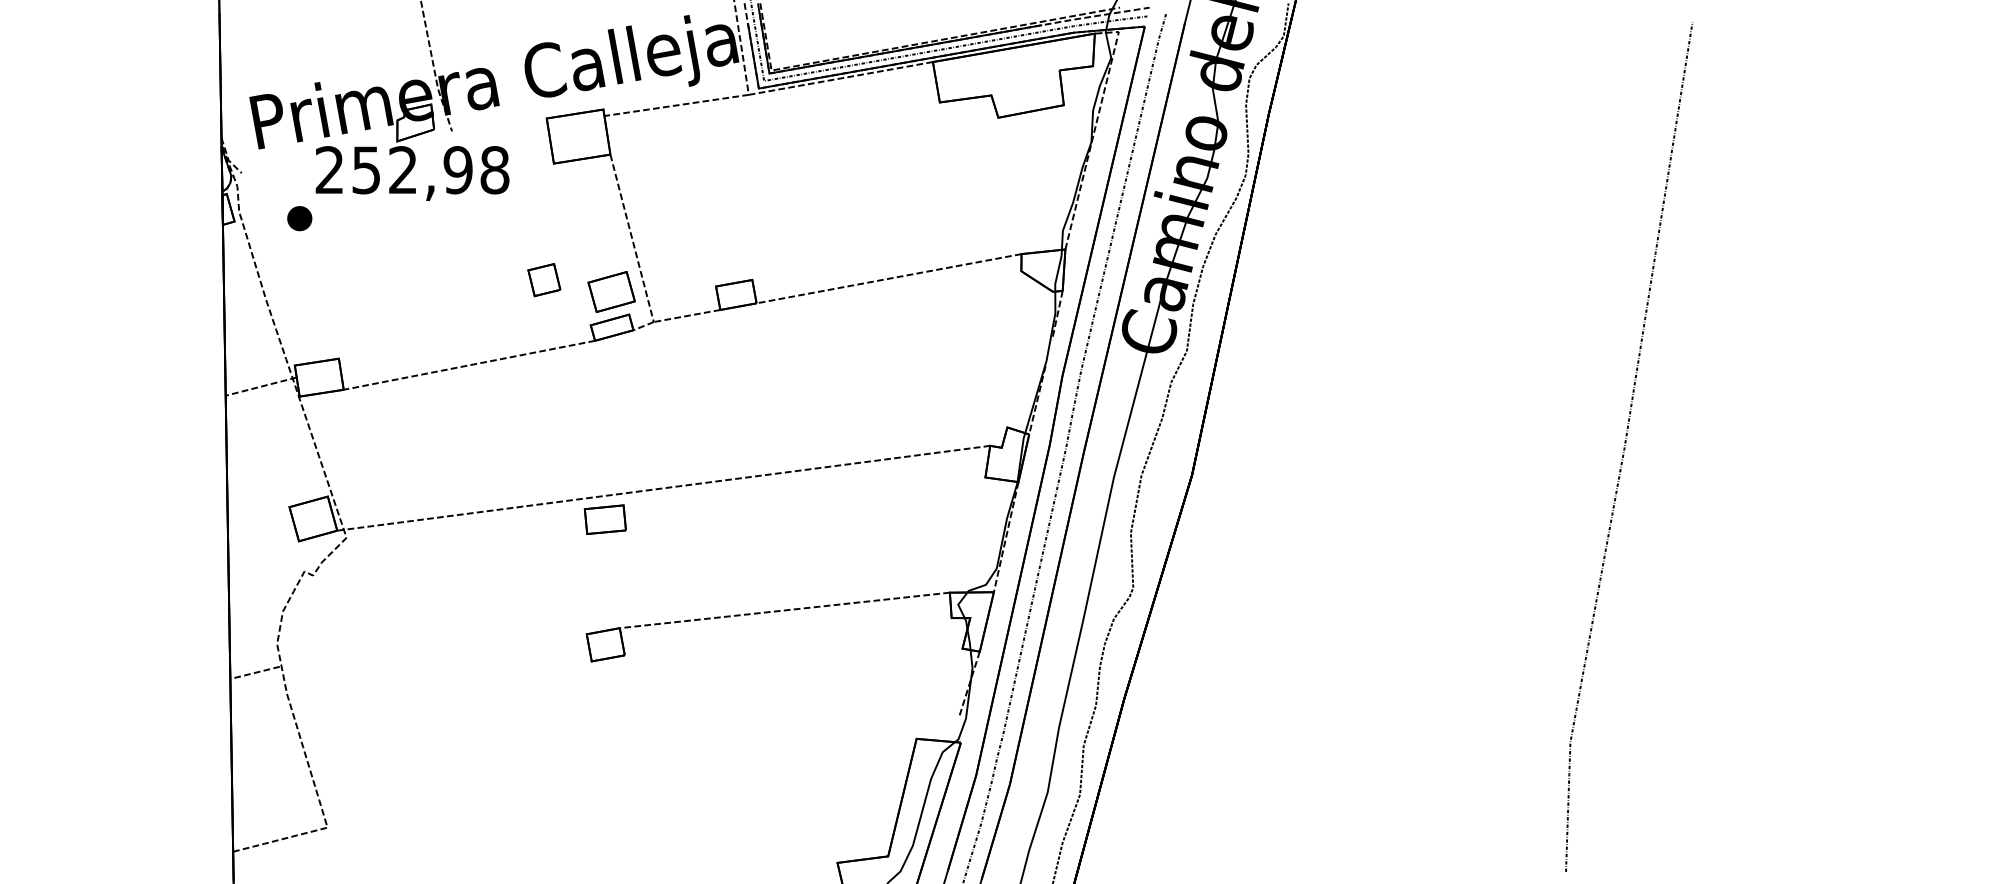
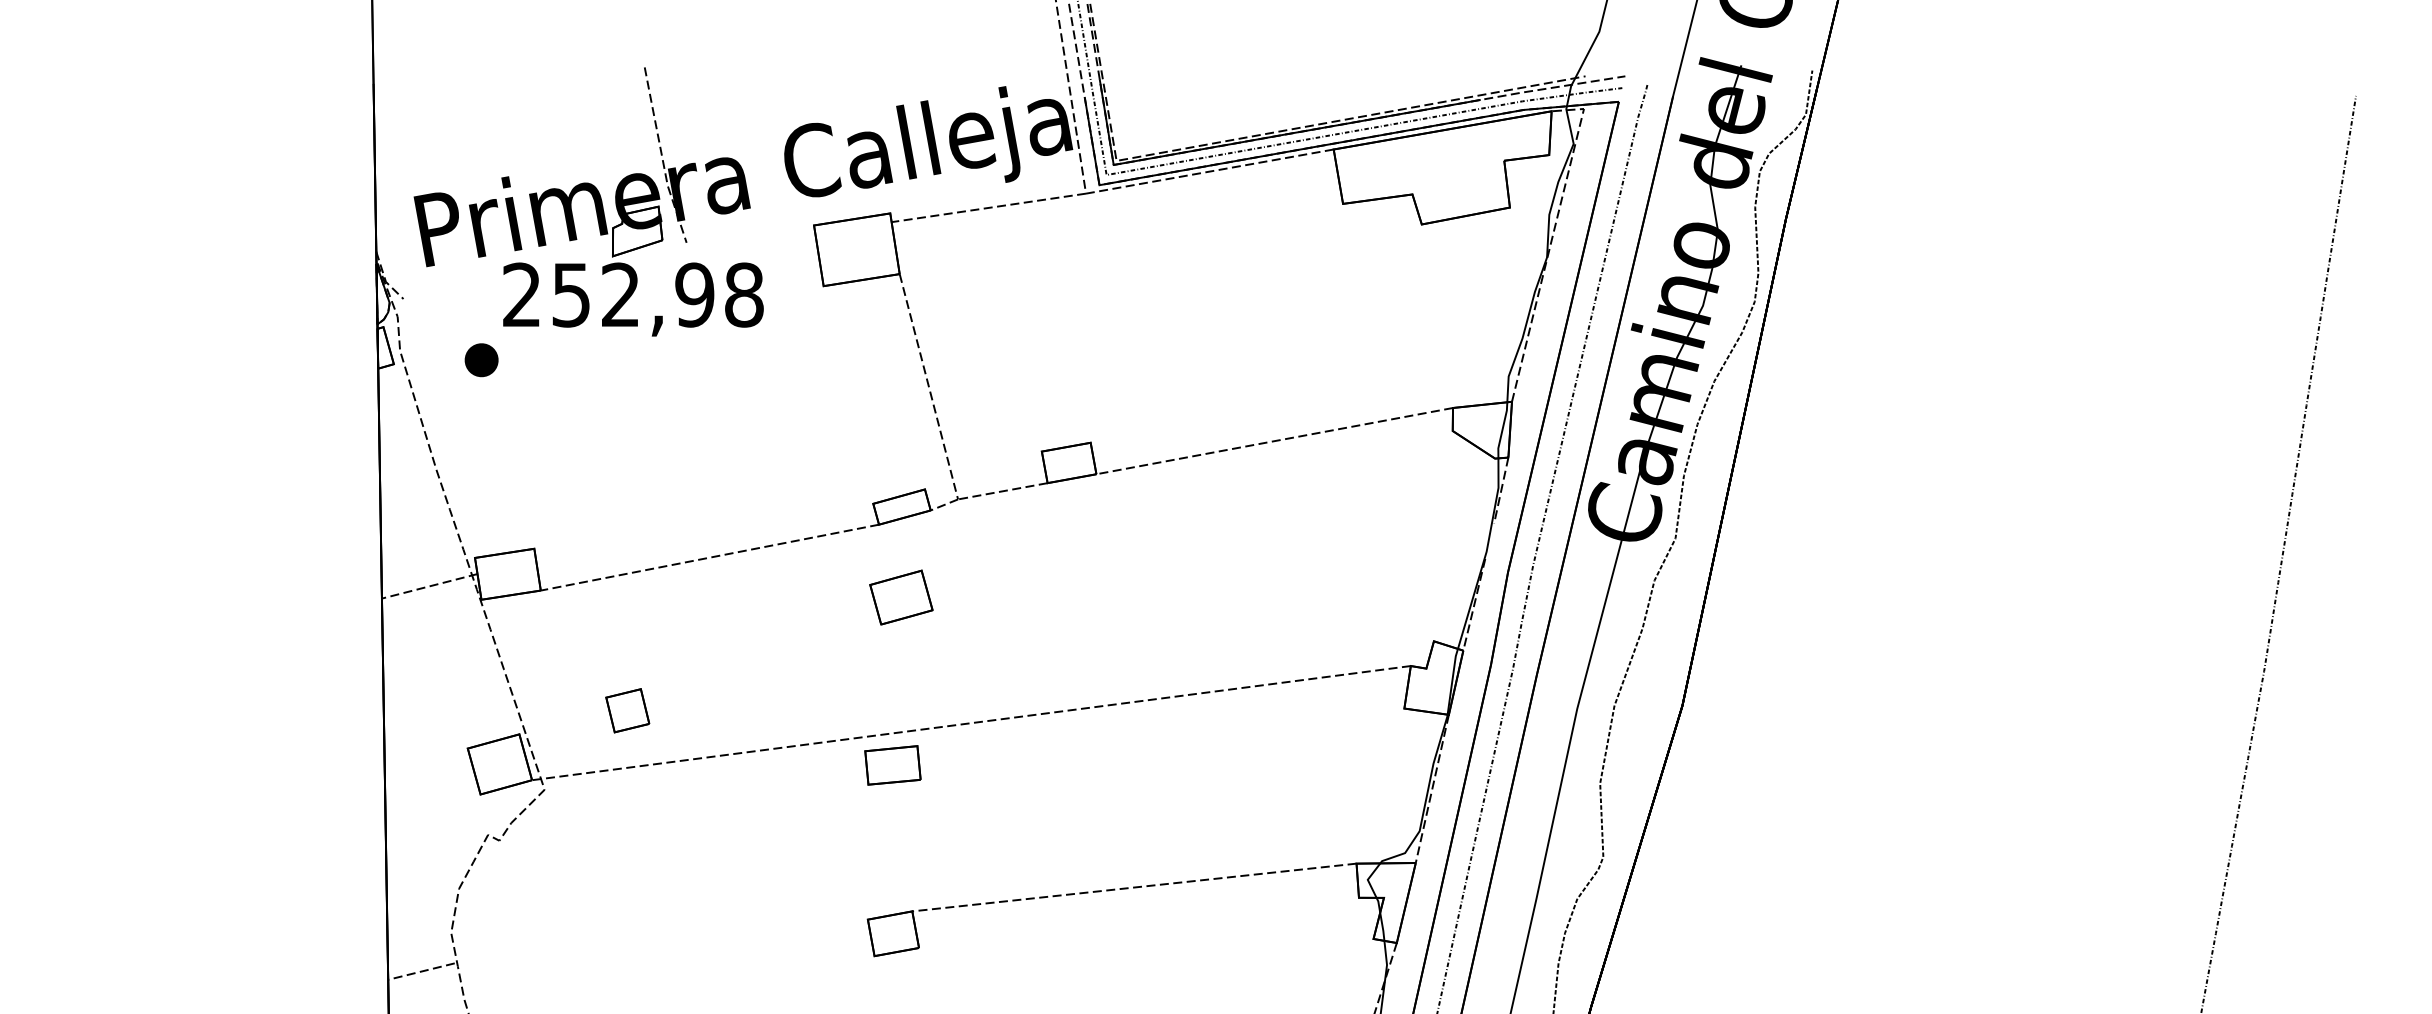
part: (544, 280) -> (627, 711), moved
part: (611, 291) -> (901, 596), moved

